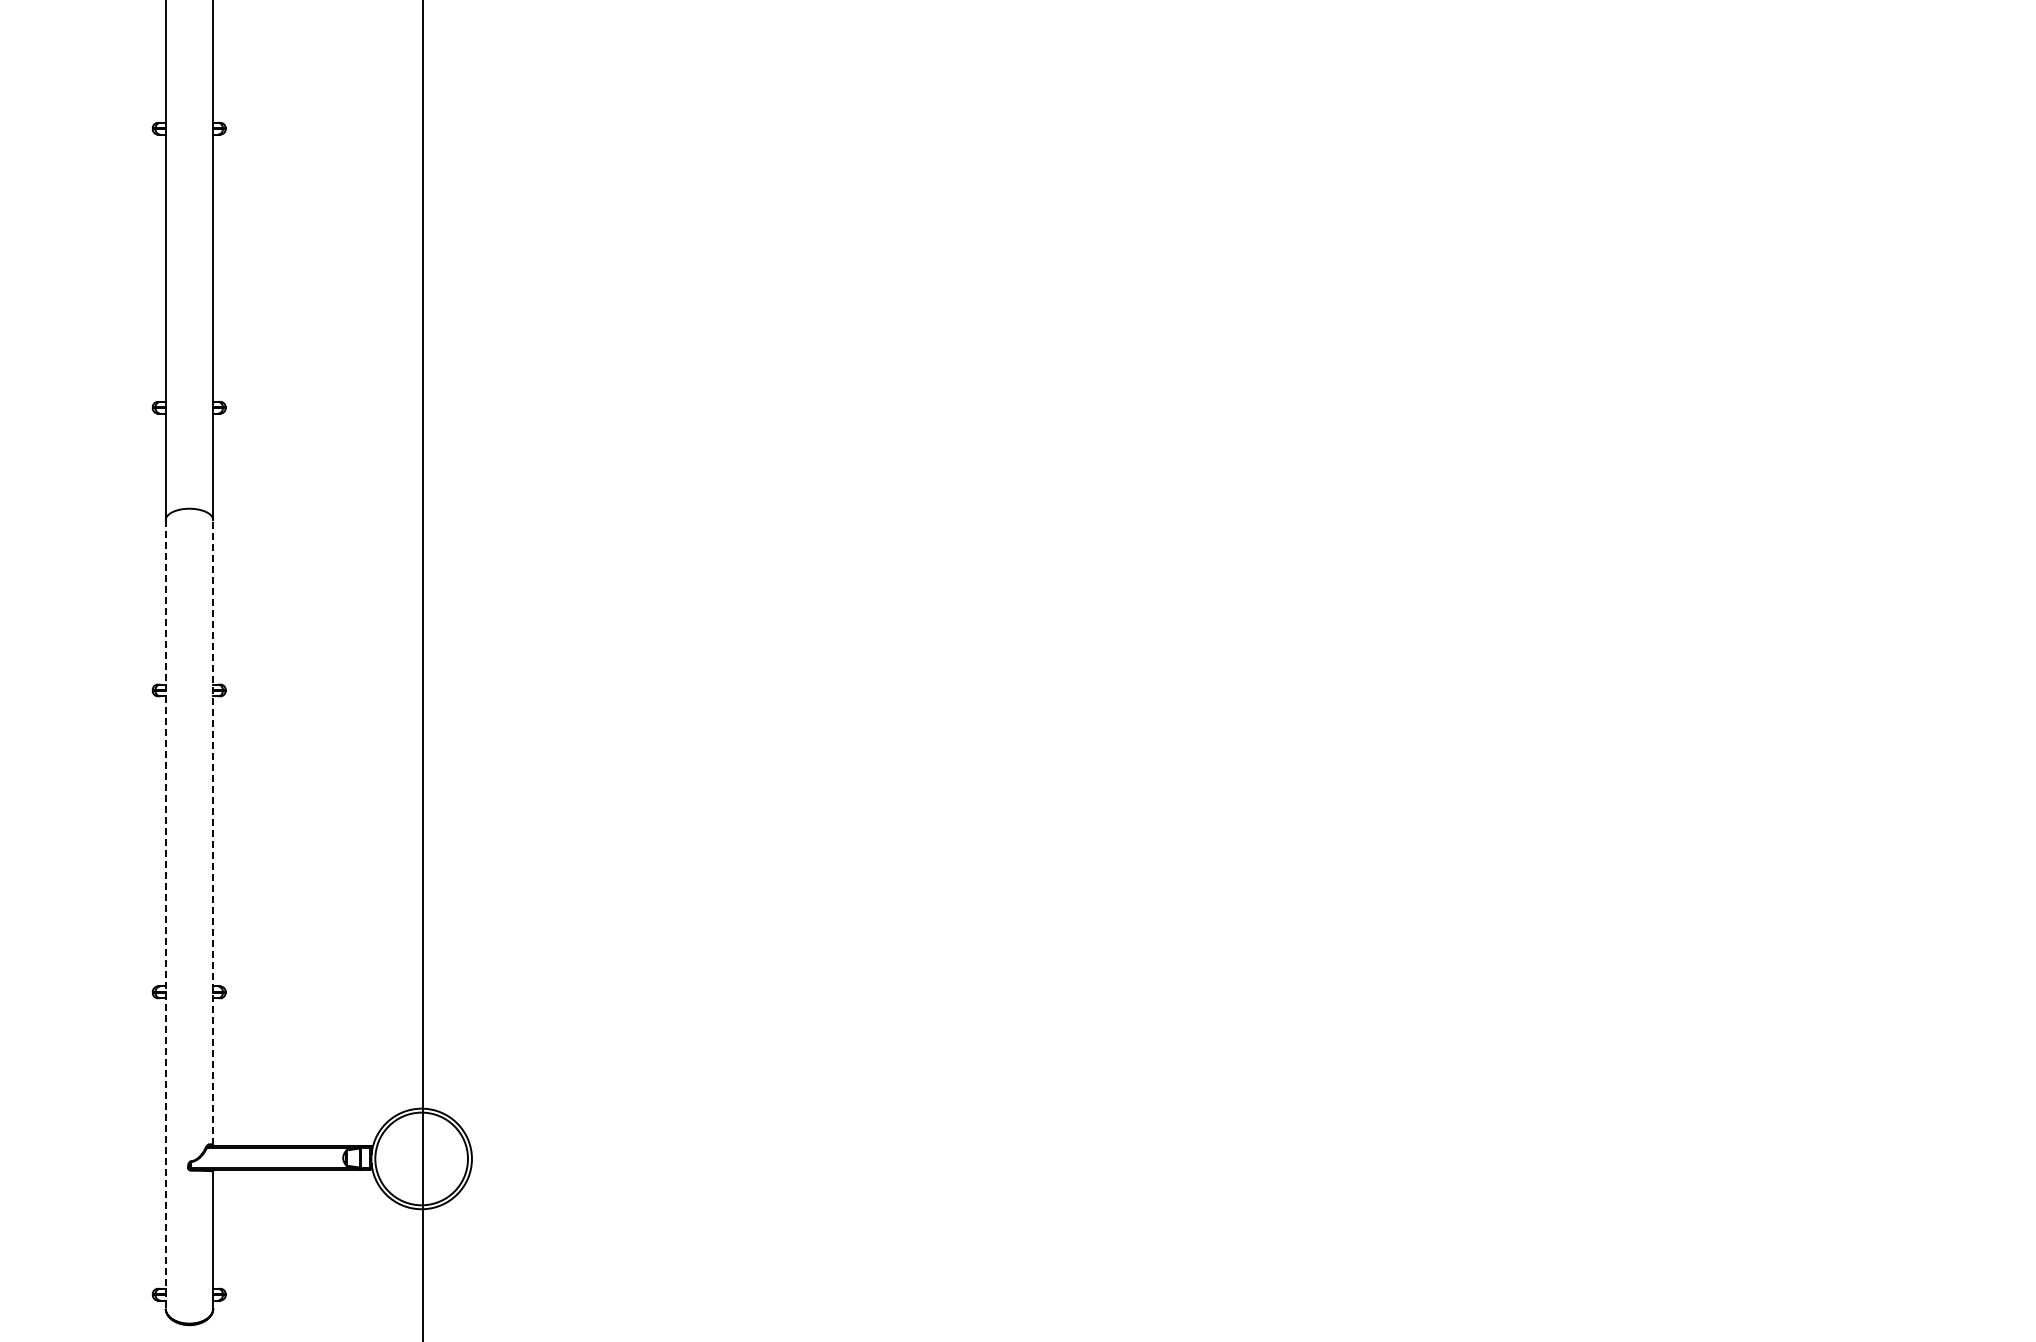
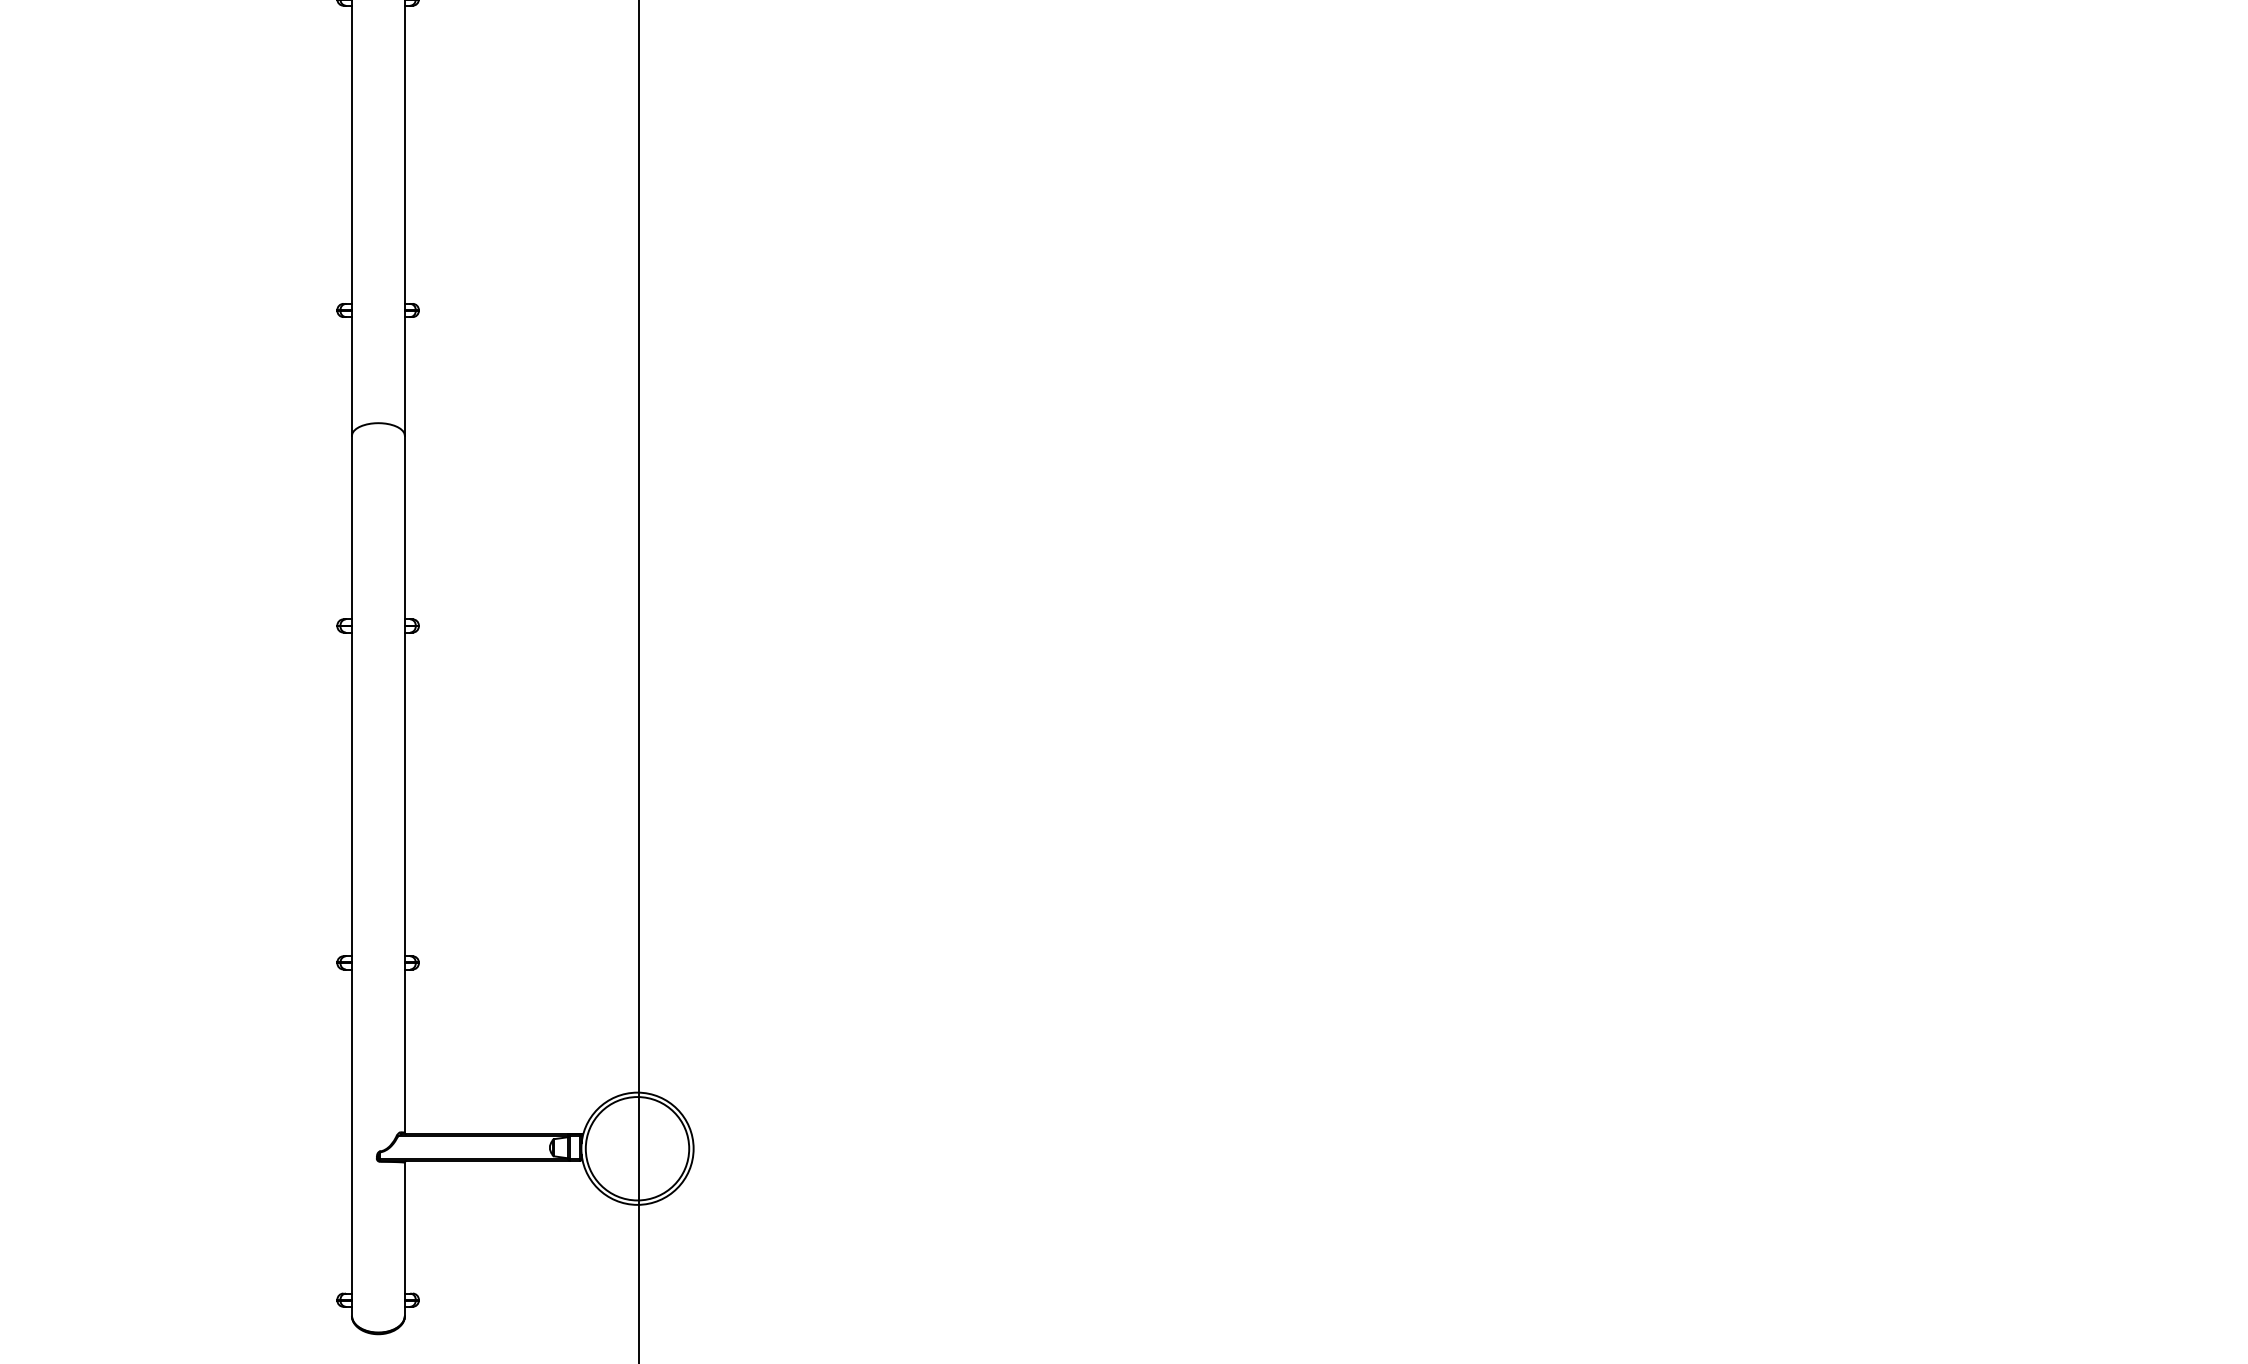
line: (213, 831) -> (405, 783), dashed -> solid
line: (165, 914) -> (351, 875), dashed -> solid

